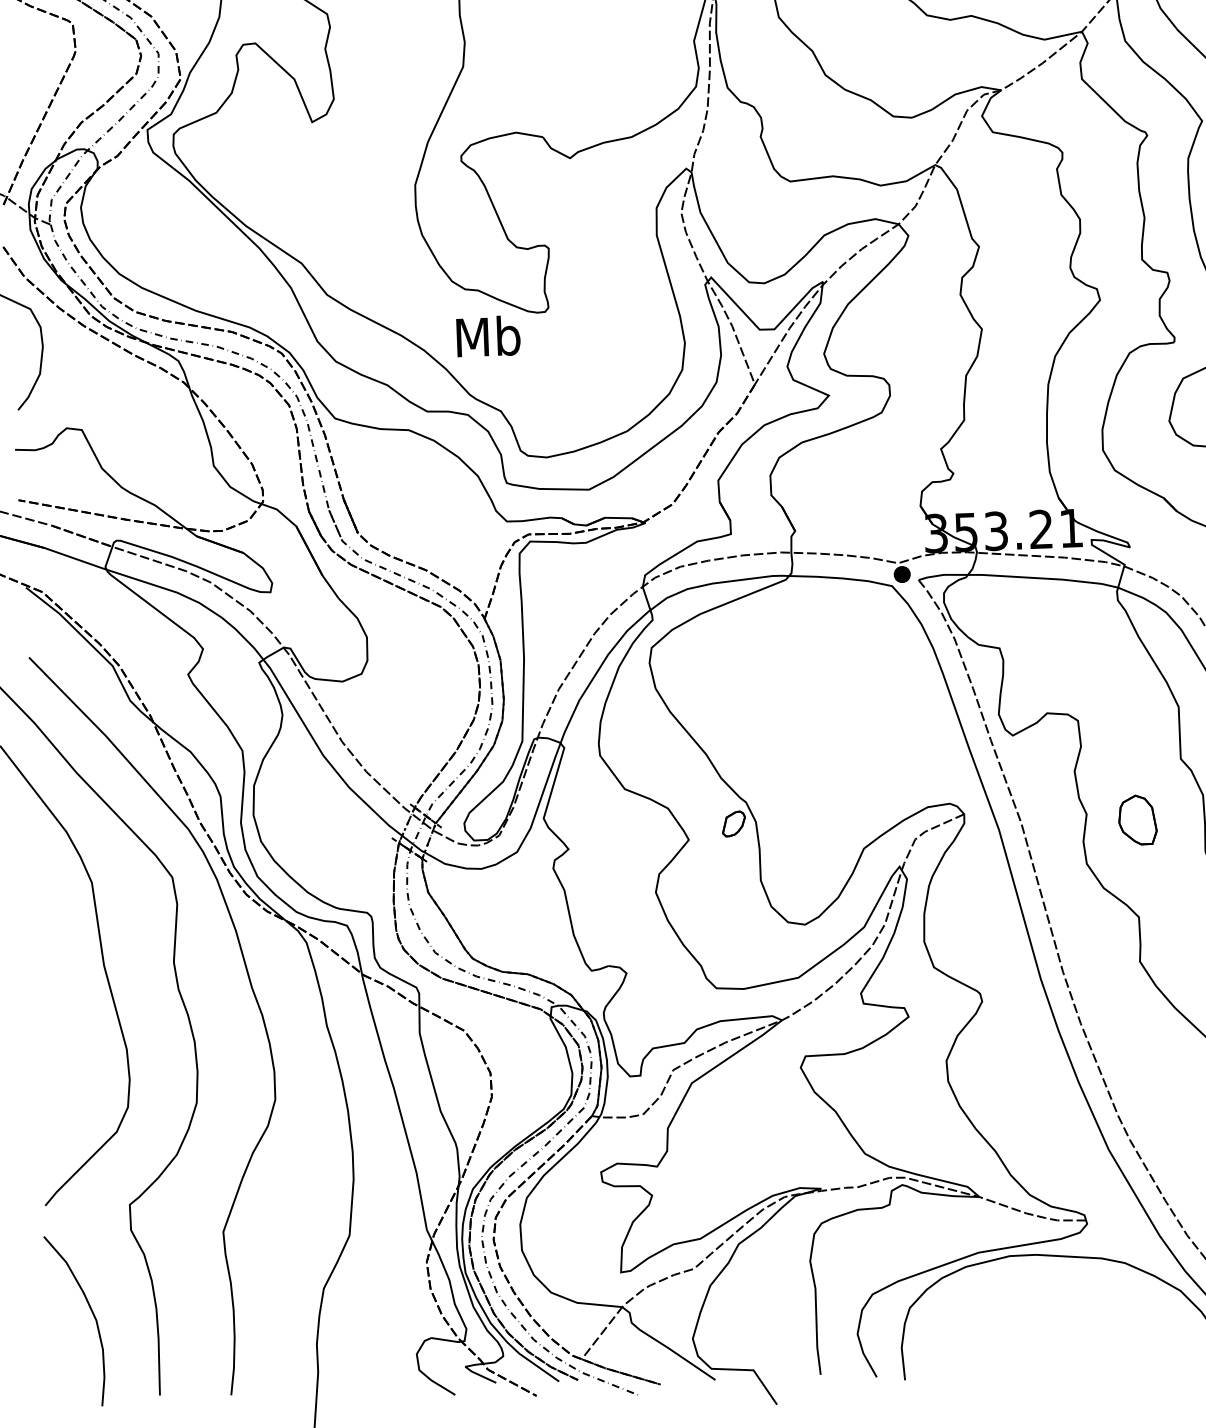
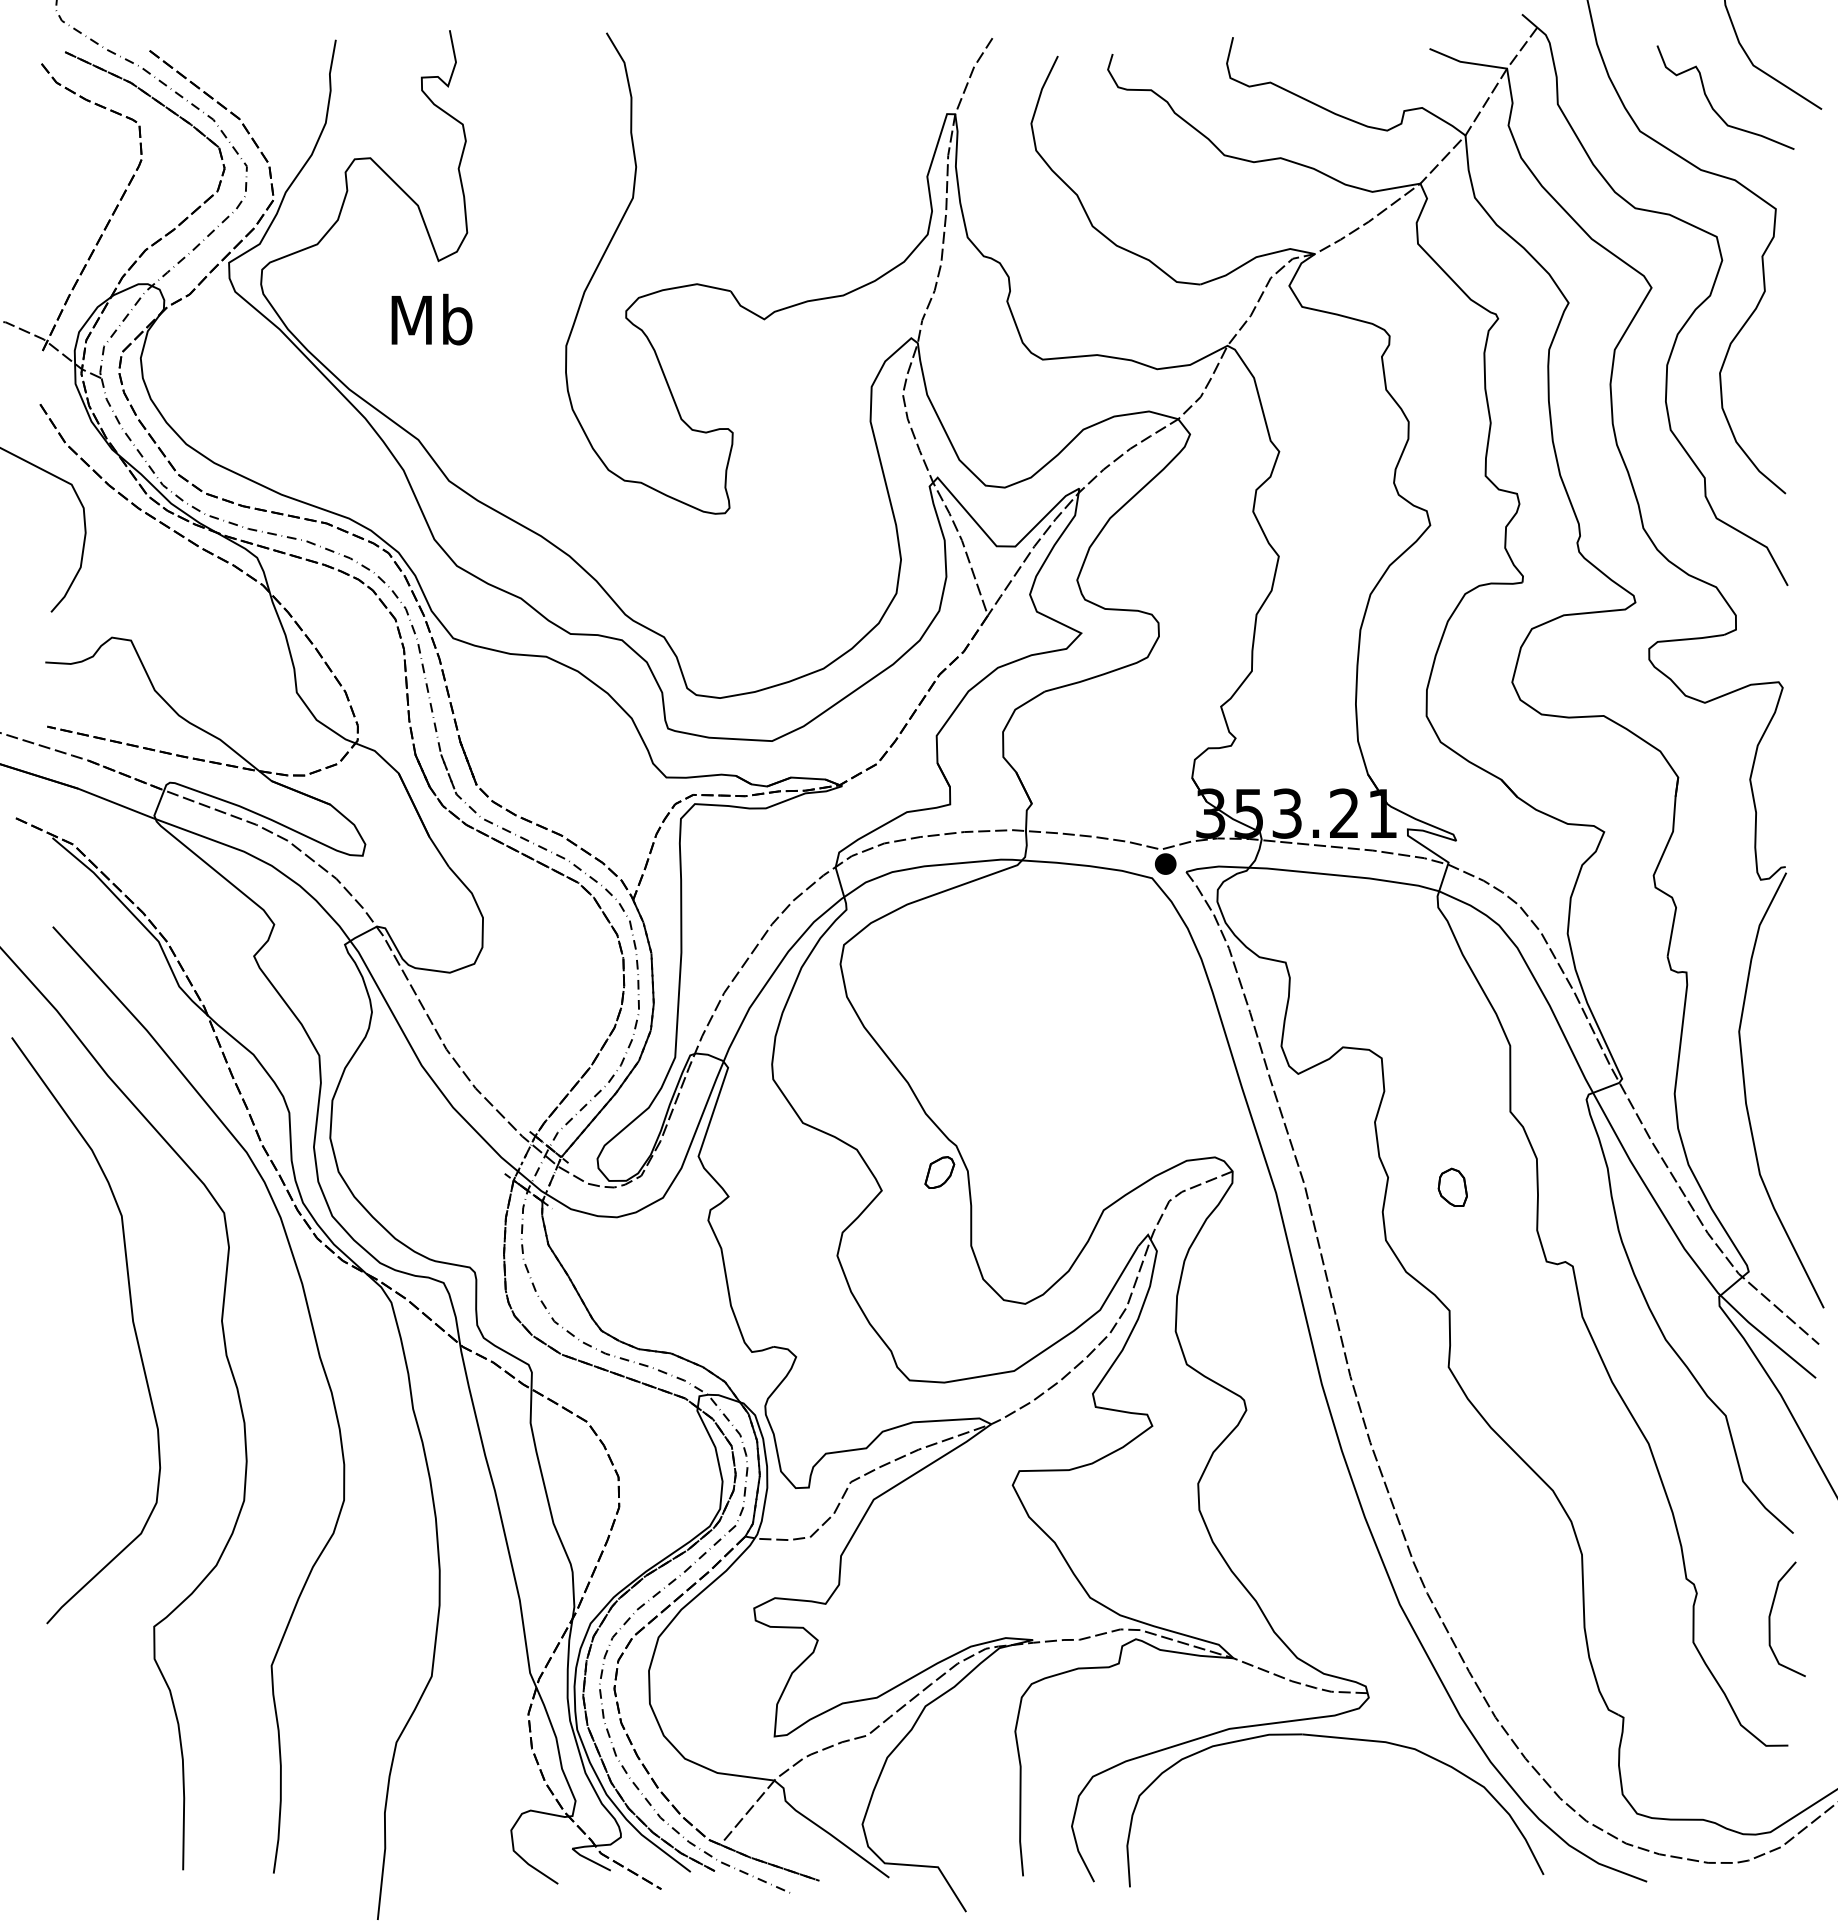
text: (488, 336) -> (431, 319), moved
part: (1137, 820) -> (1452, 1187), size x0.6
curve: (91, 1312) -> (100, 1761), removed

